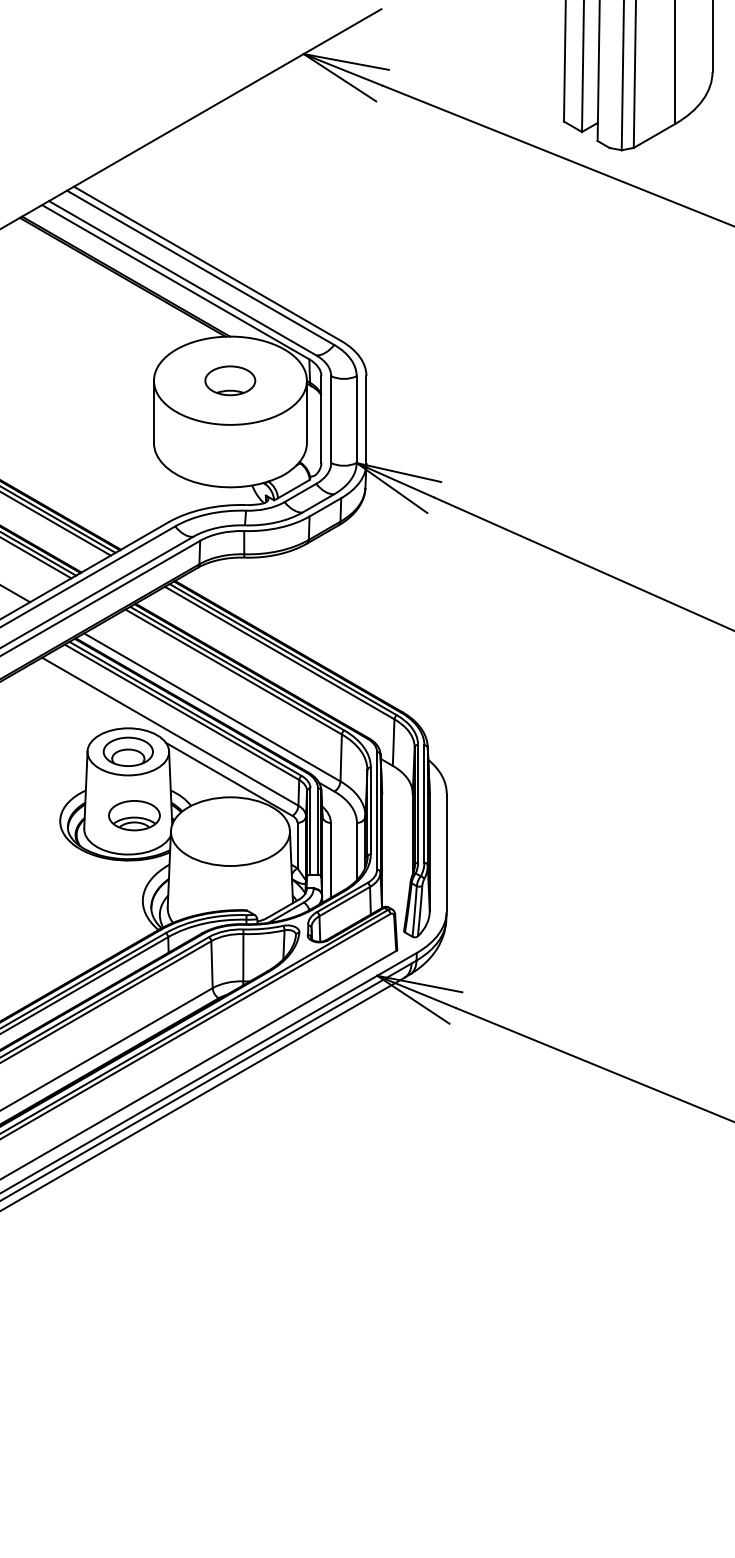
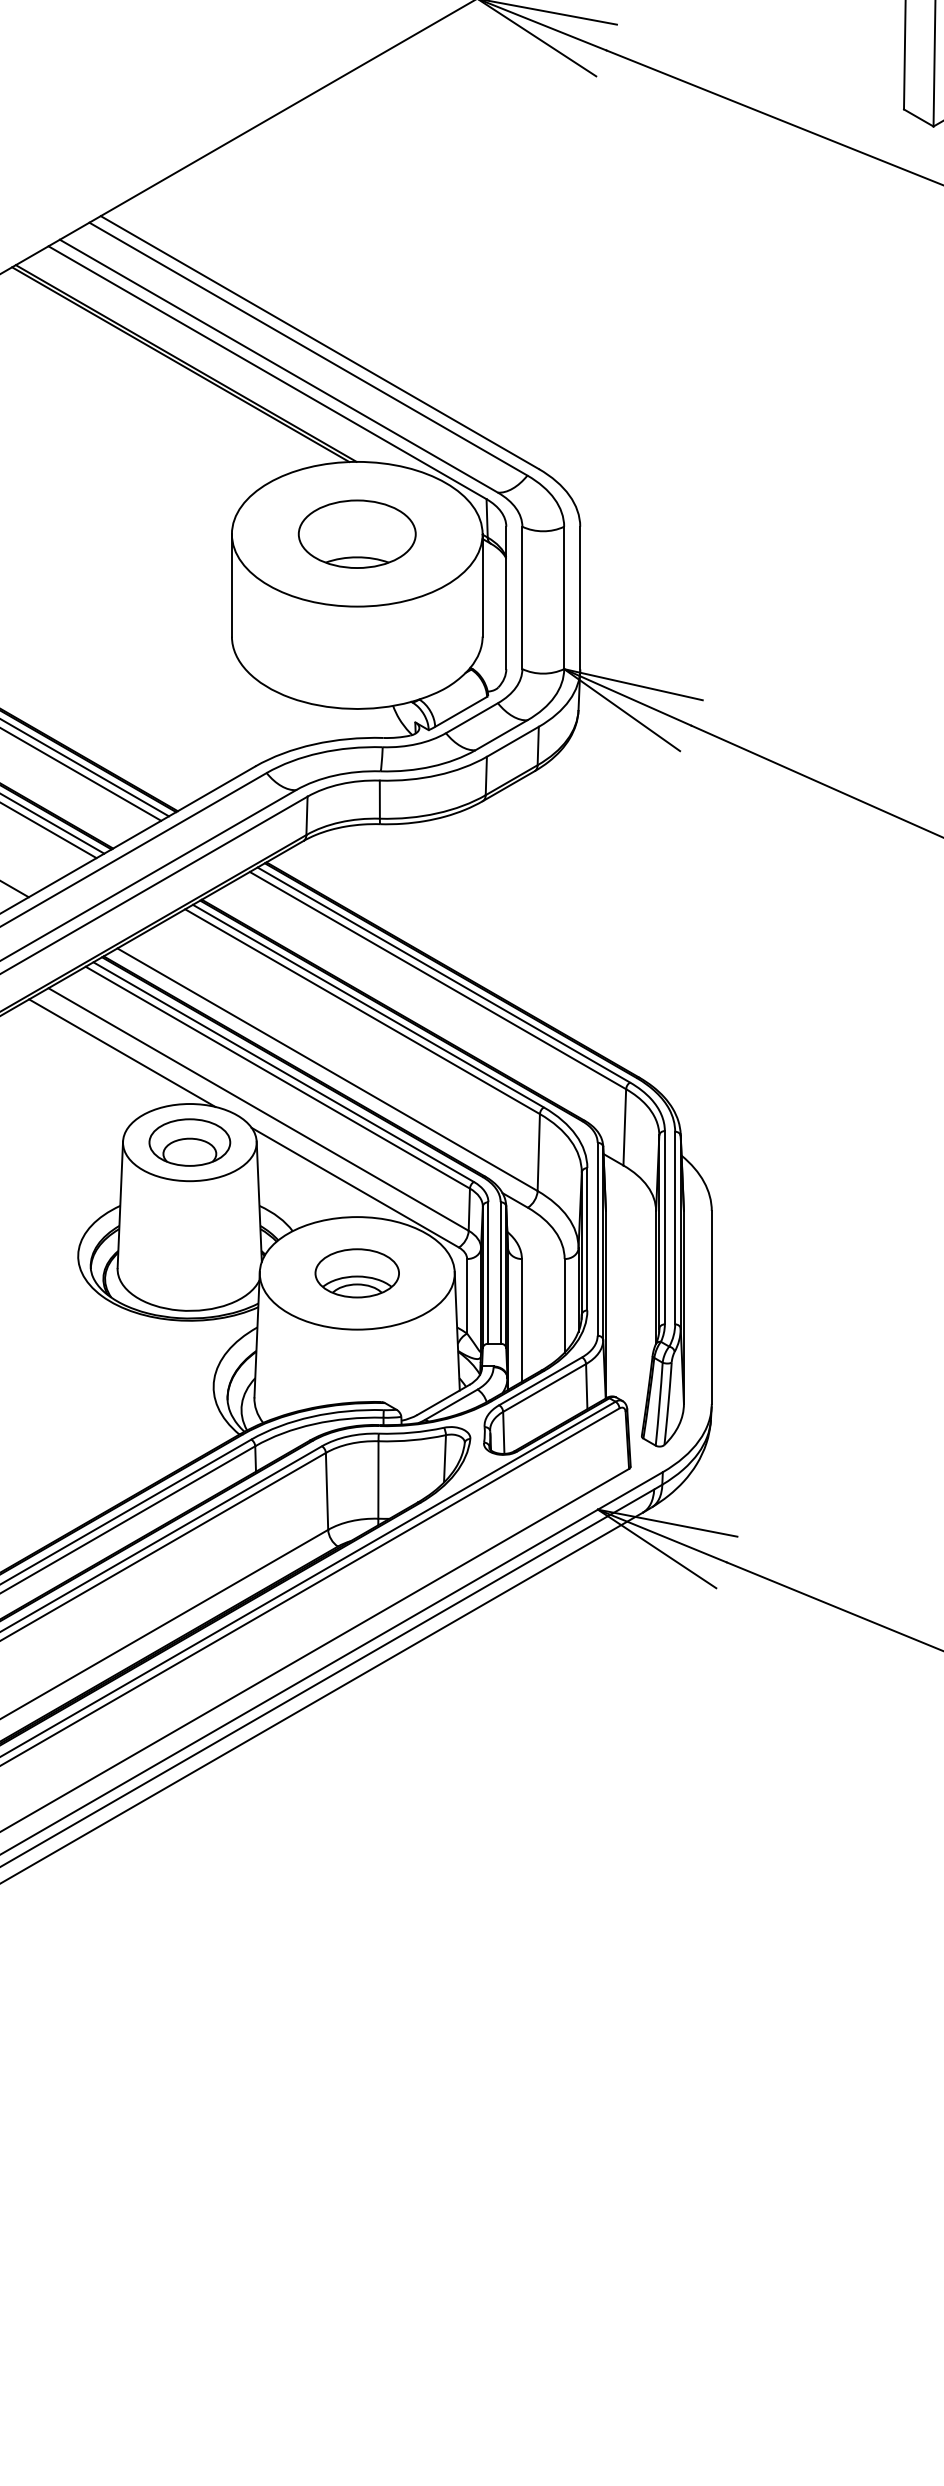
part: (229, 380) -> (355, 533), size x1.43
line: (86, 697) -> (121, 1053), added
part: (134, 815) -> (357, 1273), moved

